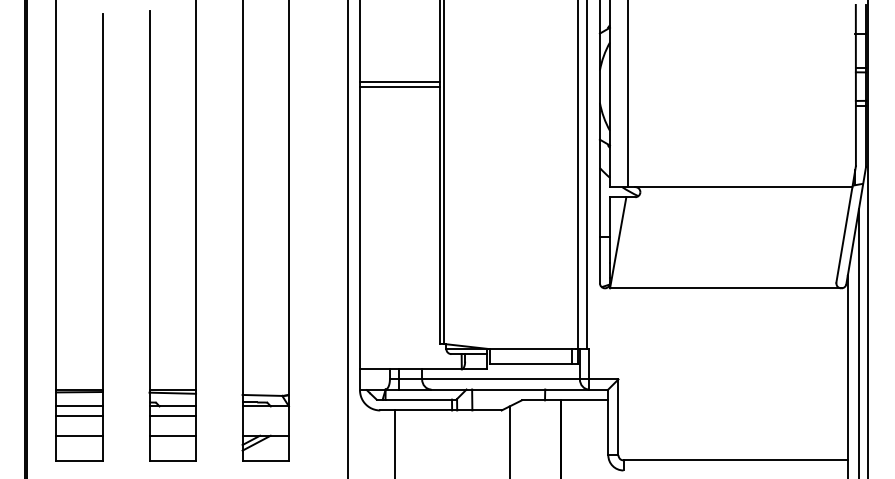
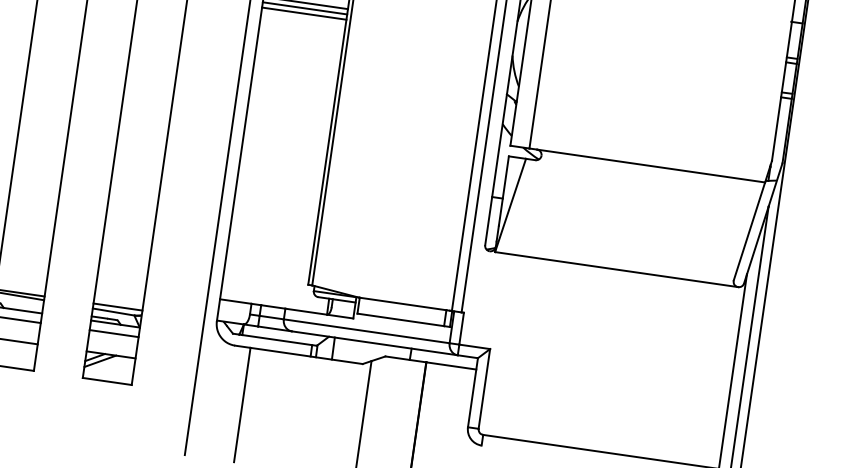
line: (399, 91) -> (303, 13), added
line: (265, 390) -> (117, 307), added
line: (265, 415) -> (113, 333), added

